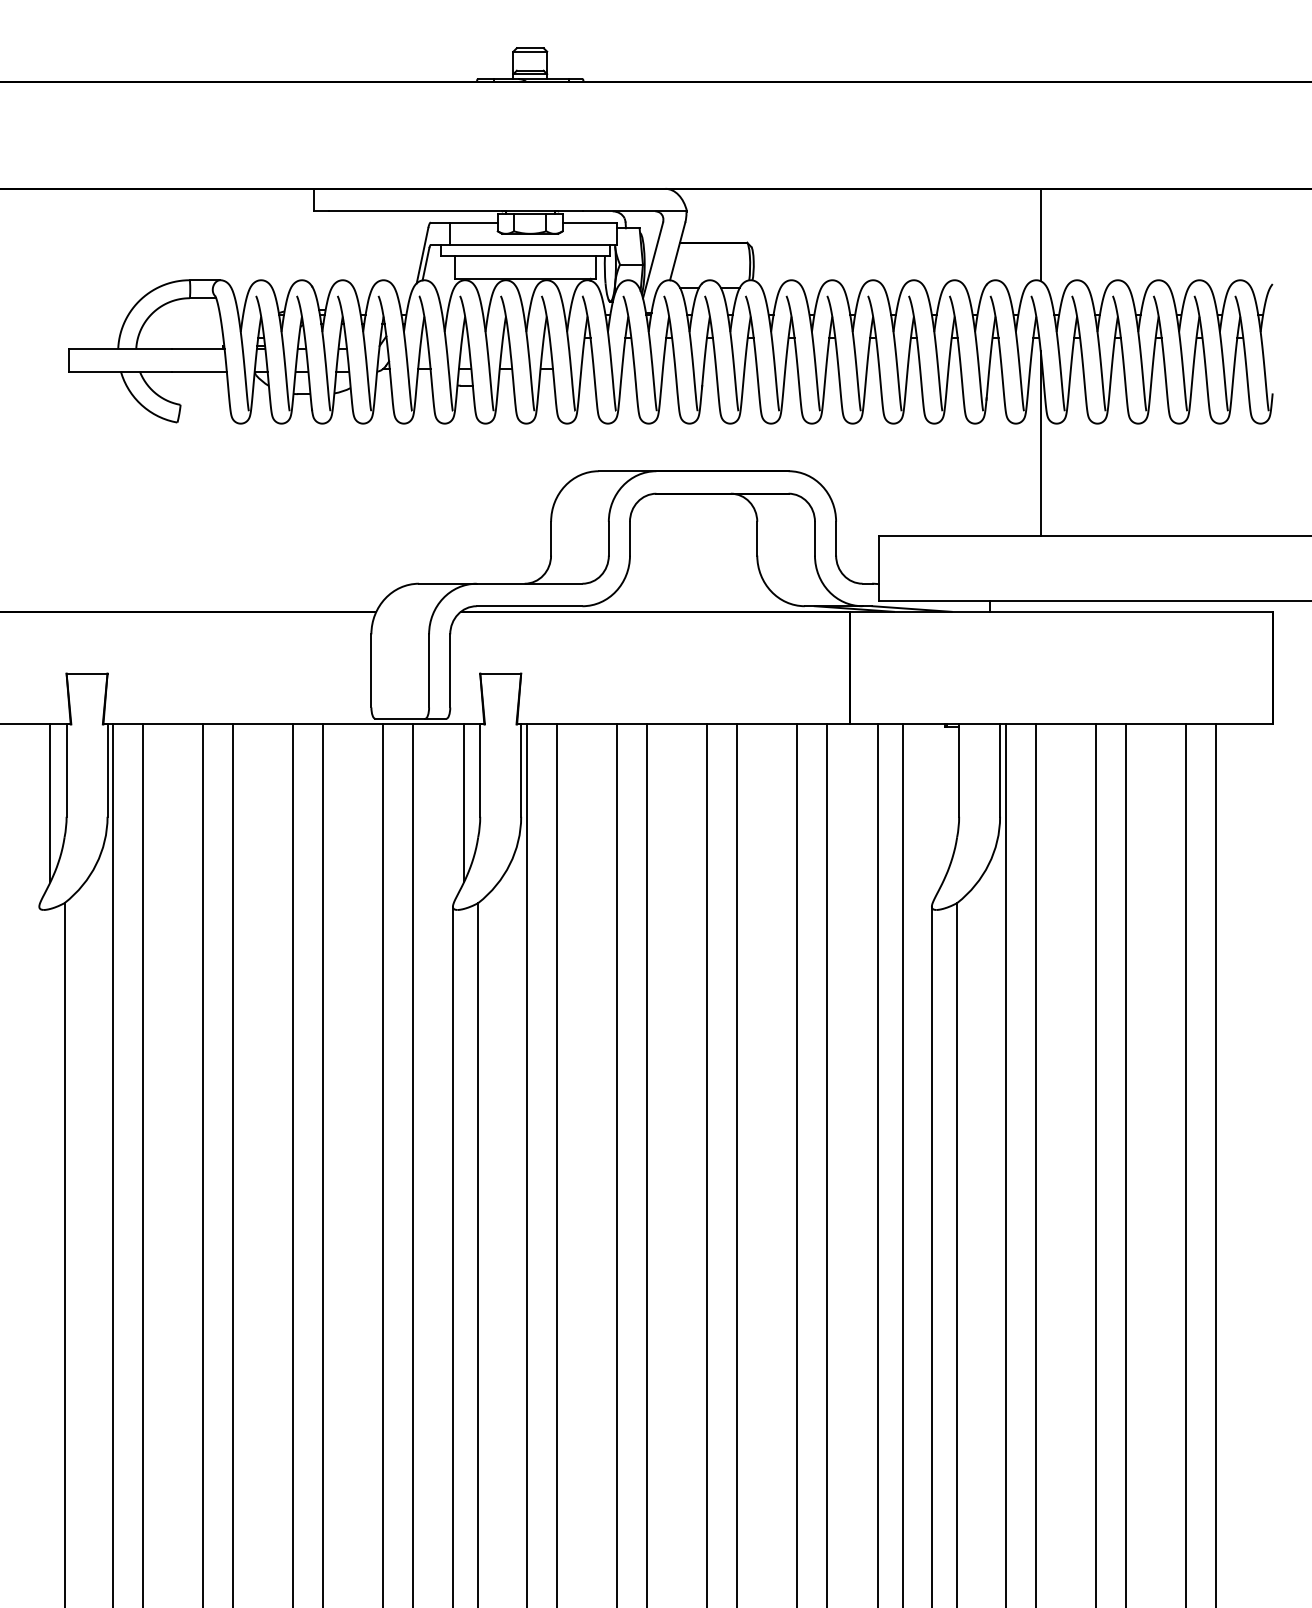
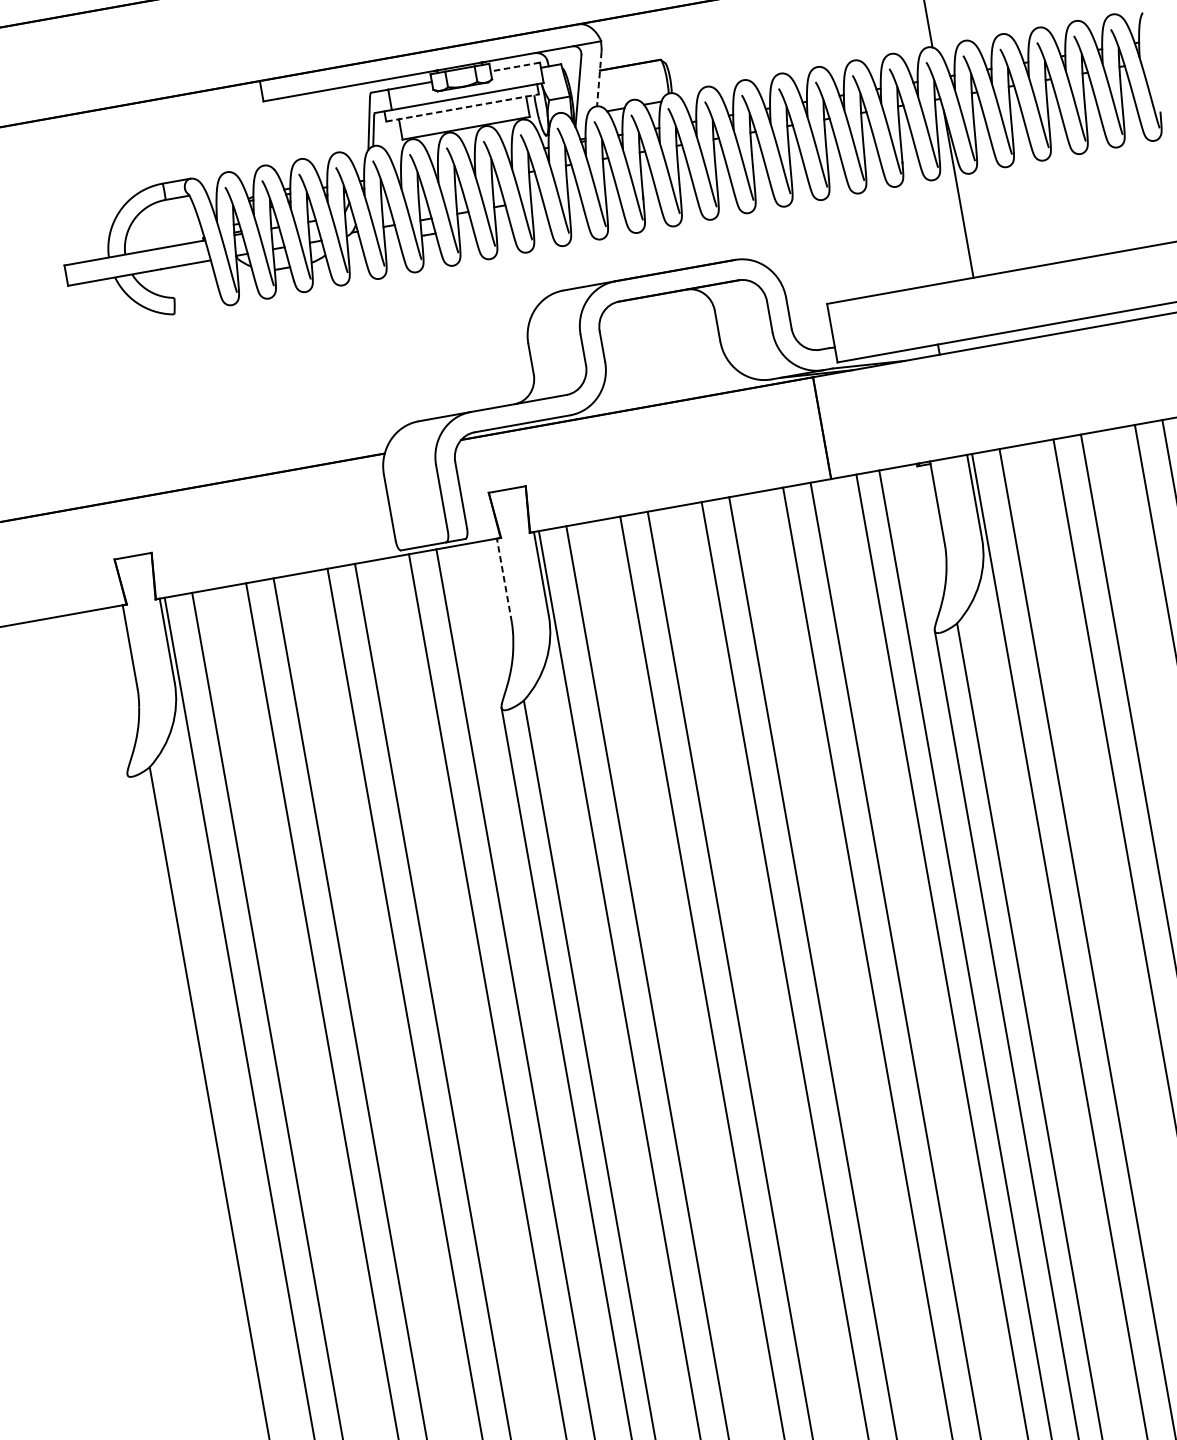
line: (589, 222) -> (514, 67), solid -> dashed
line: (677, 251) -> (599, 79), solid -> dashed
line: (526, 256) -> (463, 107), solid -> dashed
line: (480, 770) -> (504, 580), solid -> dashed
line: (50, 803) -> (120, 679), removed
line: (464, 803) -> (495, 612), removed

